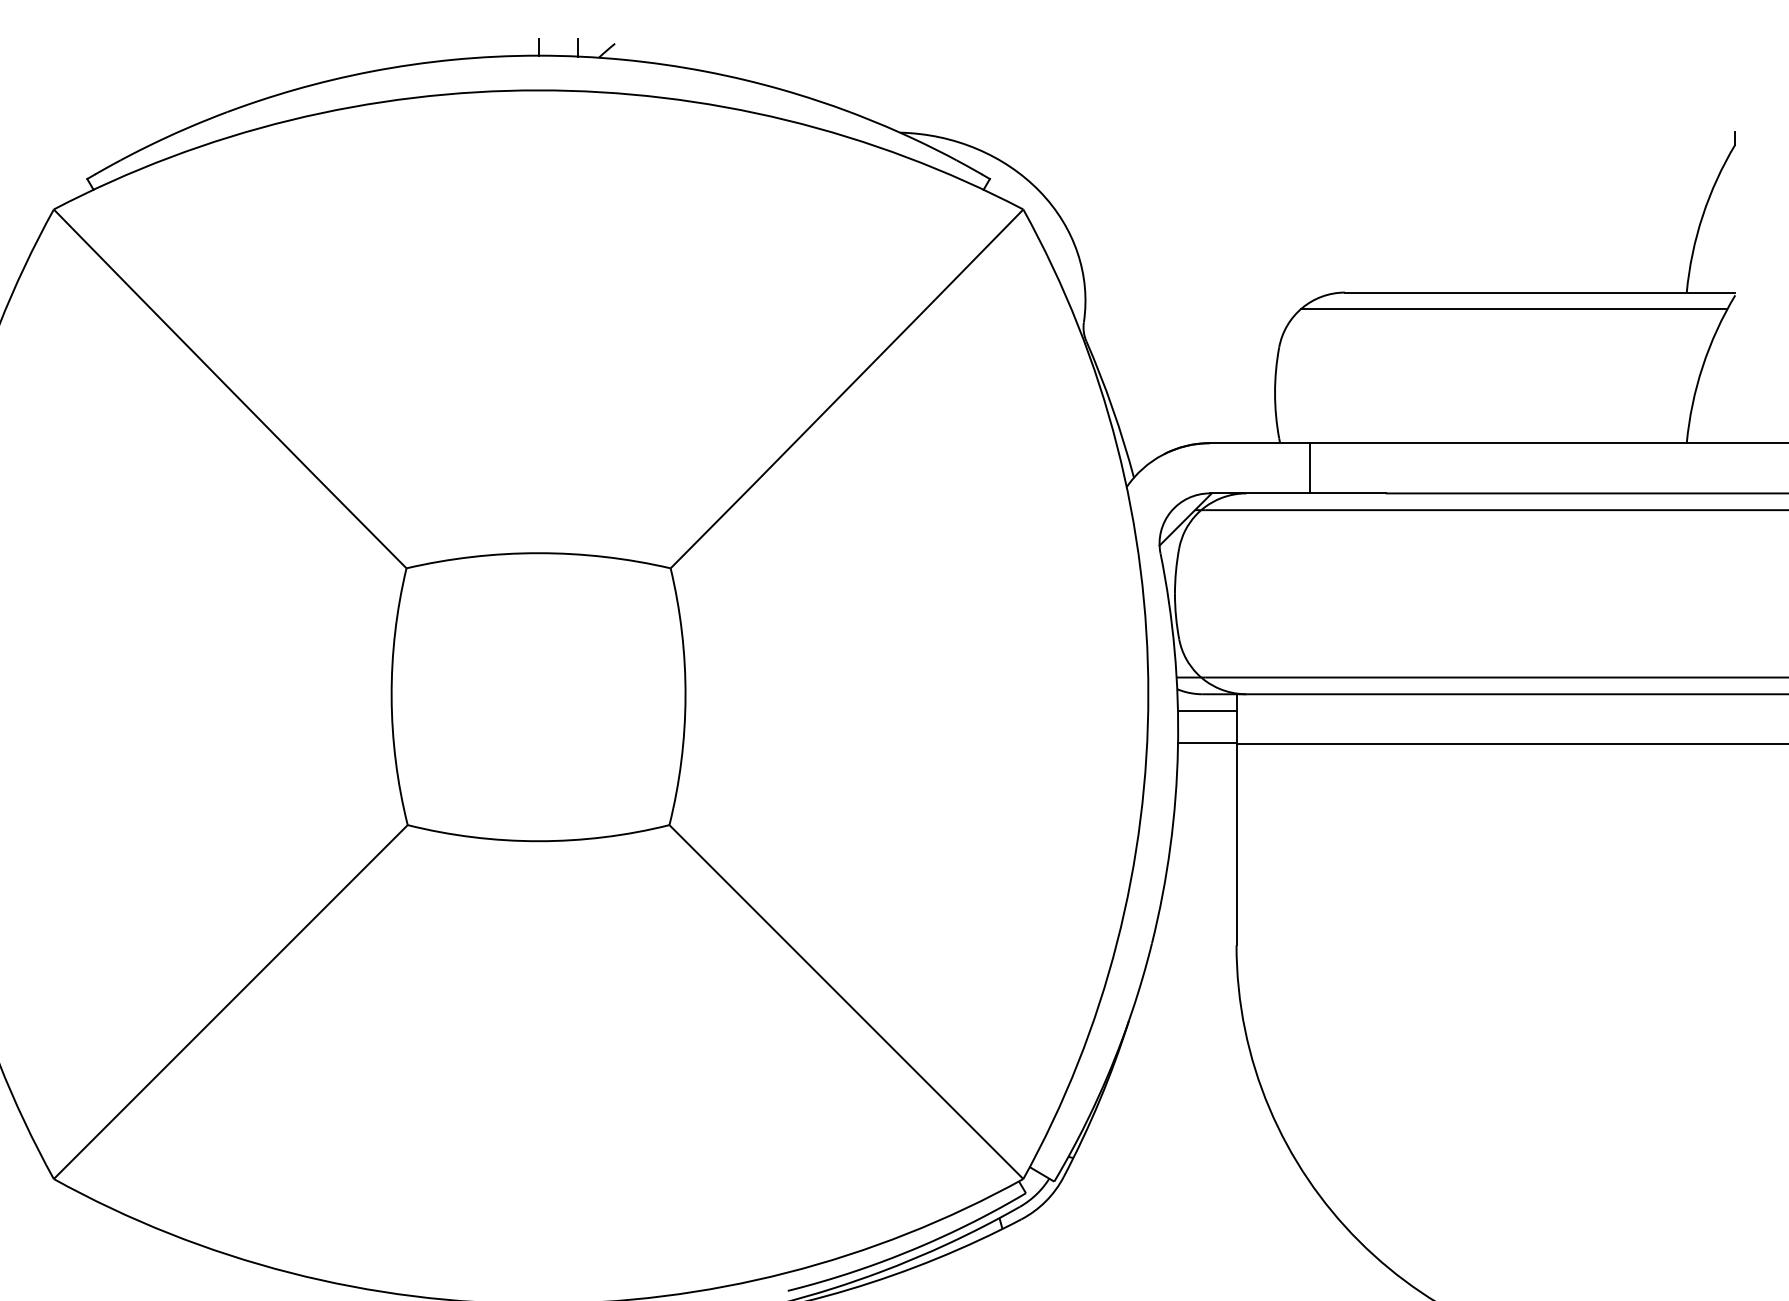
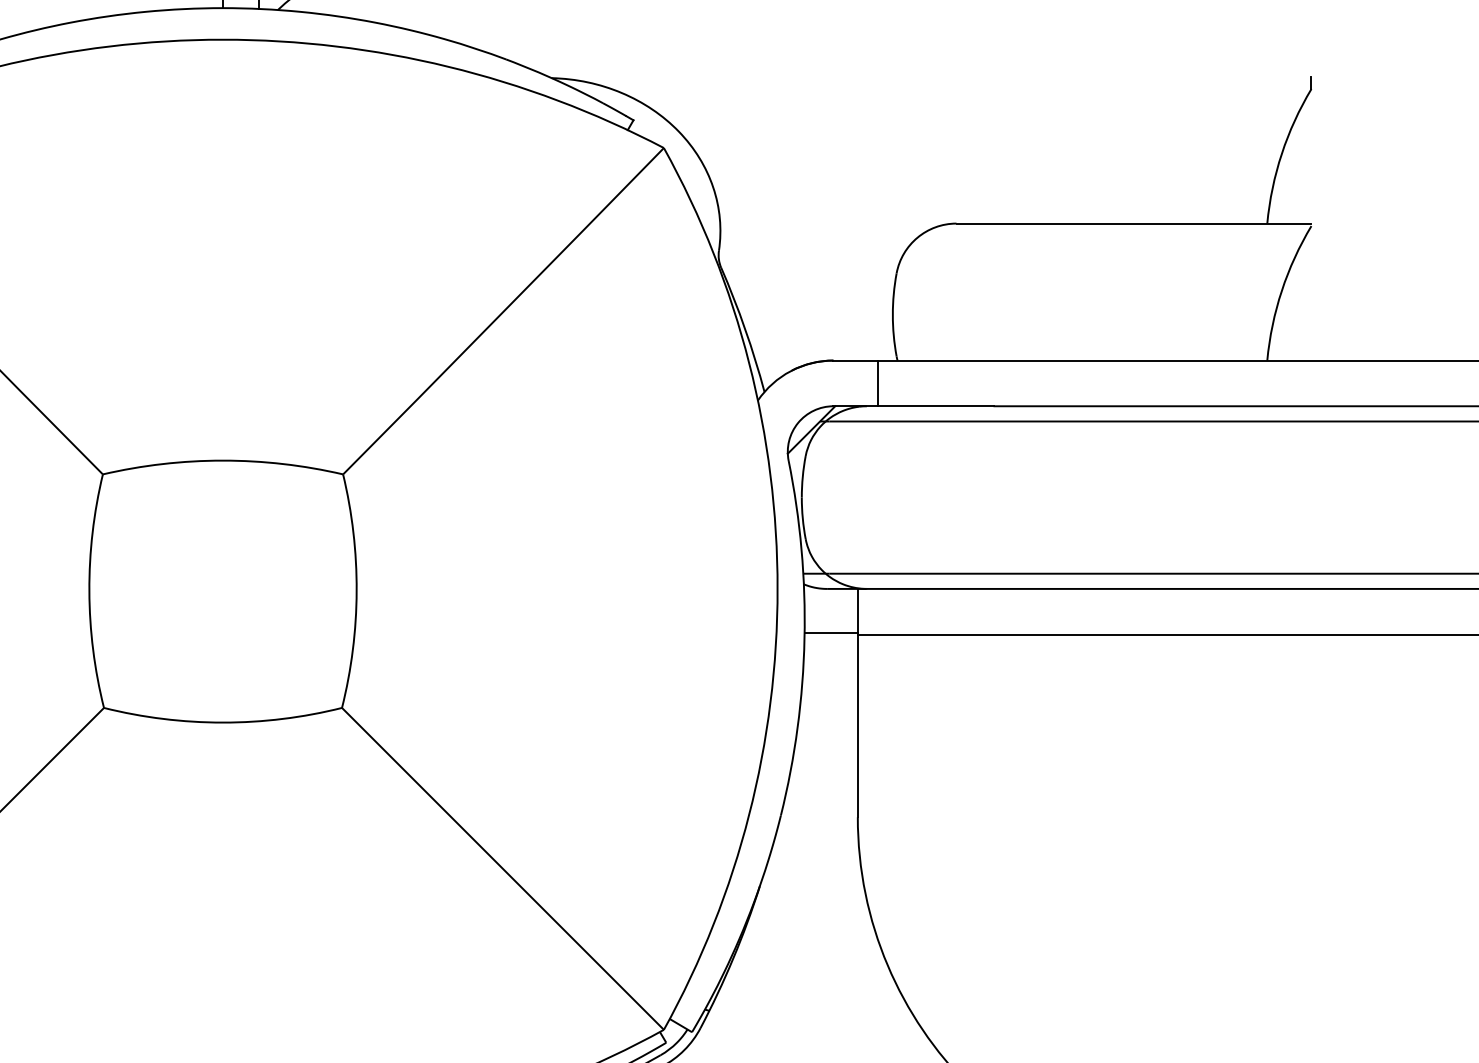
line: (1513, 309) -> (1109, 238), removed
line: (1310, 468) -> (878, 383), moved
line: (1206, 711) -> (830, 604), removed

